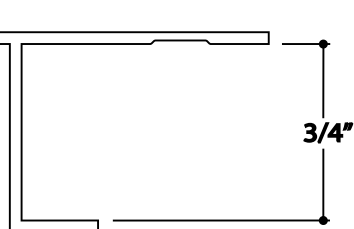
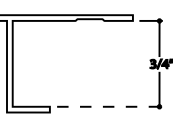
line: (220, 219) -> (109, 106), solid -> dashed

